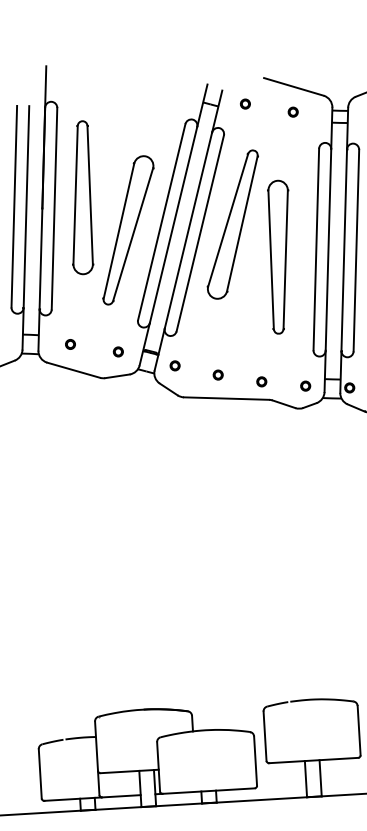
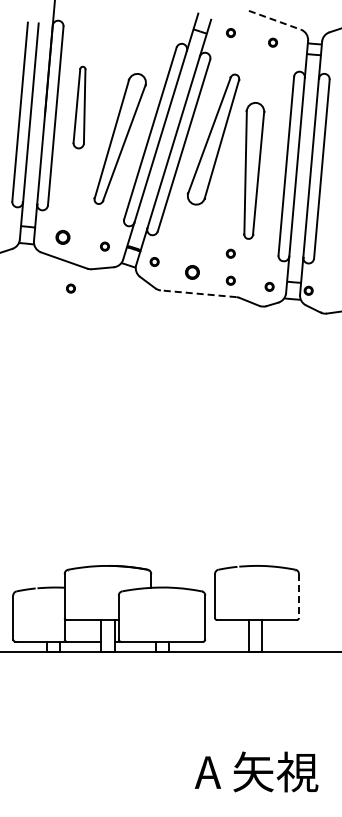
line: (293, 87) -> (274, 20), solid -> dashed
part: (80, 197) -> (79, 107), size x0.6
part: (70, 344) -> (62, 237), size x1.6
part: (259, 351) -> (230, 253), added
part: (218, 375) -> (192, 272), size x1.6
line: (226, 398) -> (198, 293), solid -> dashed
part: (82, 401) -> (70, 288), added
line: (358, 730) -> (298, 595), solid -> dashed

